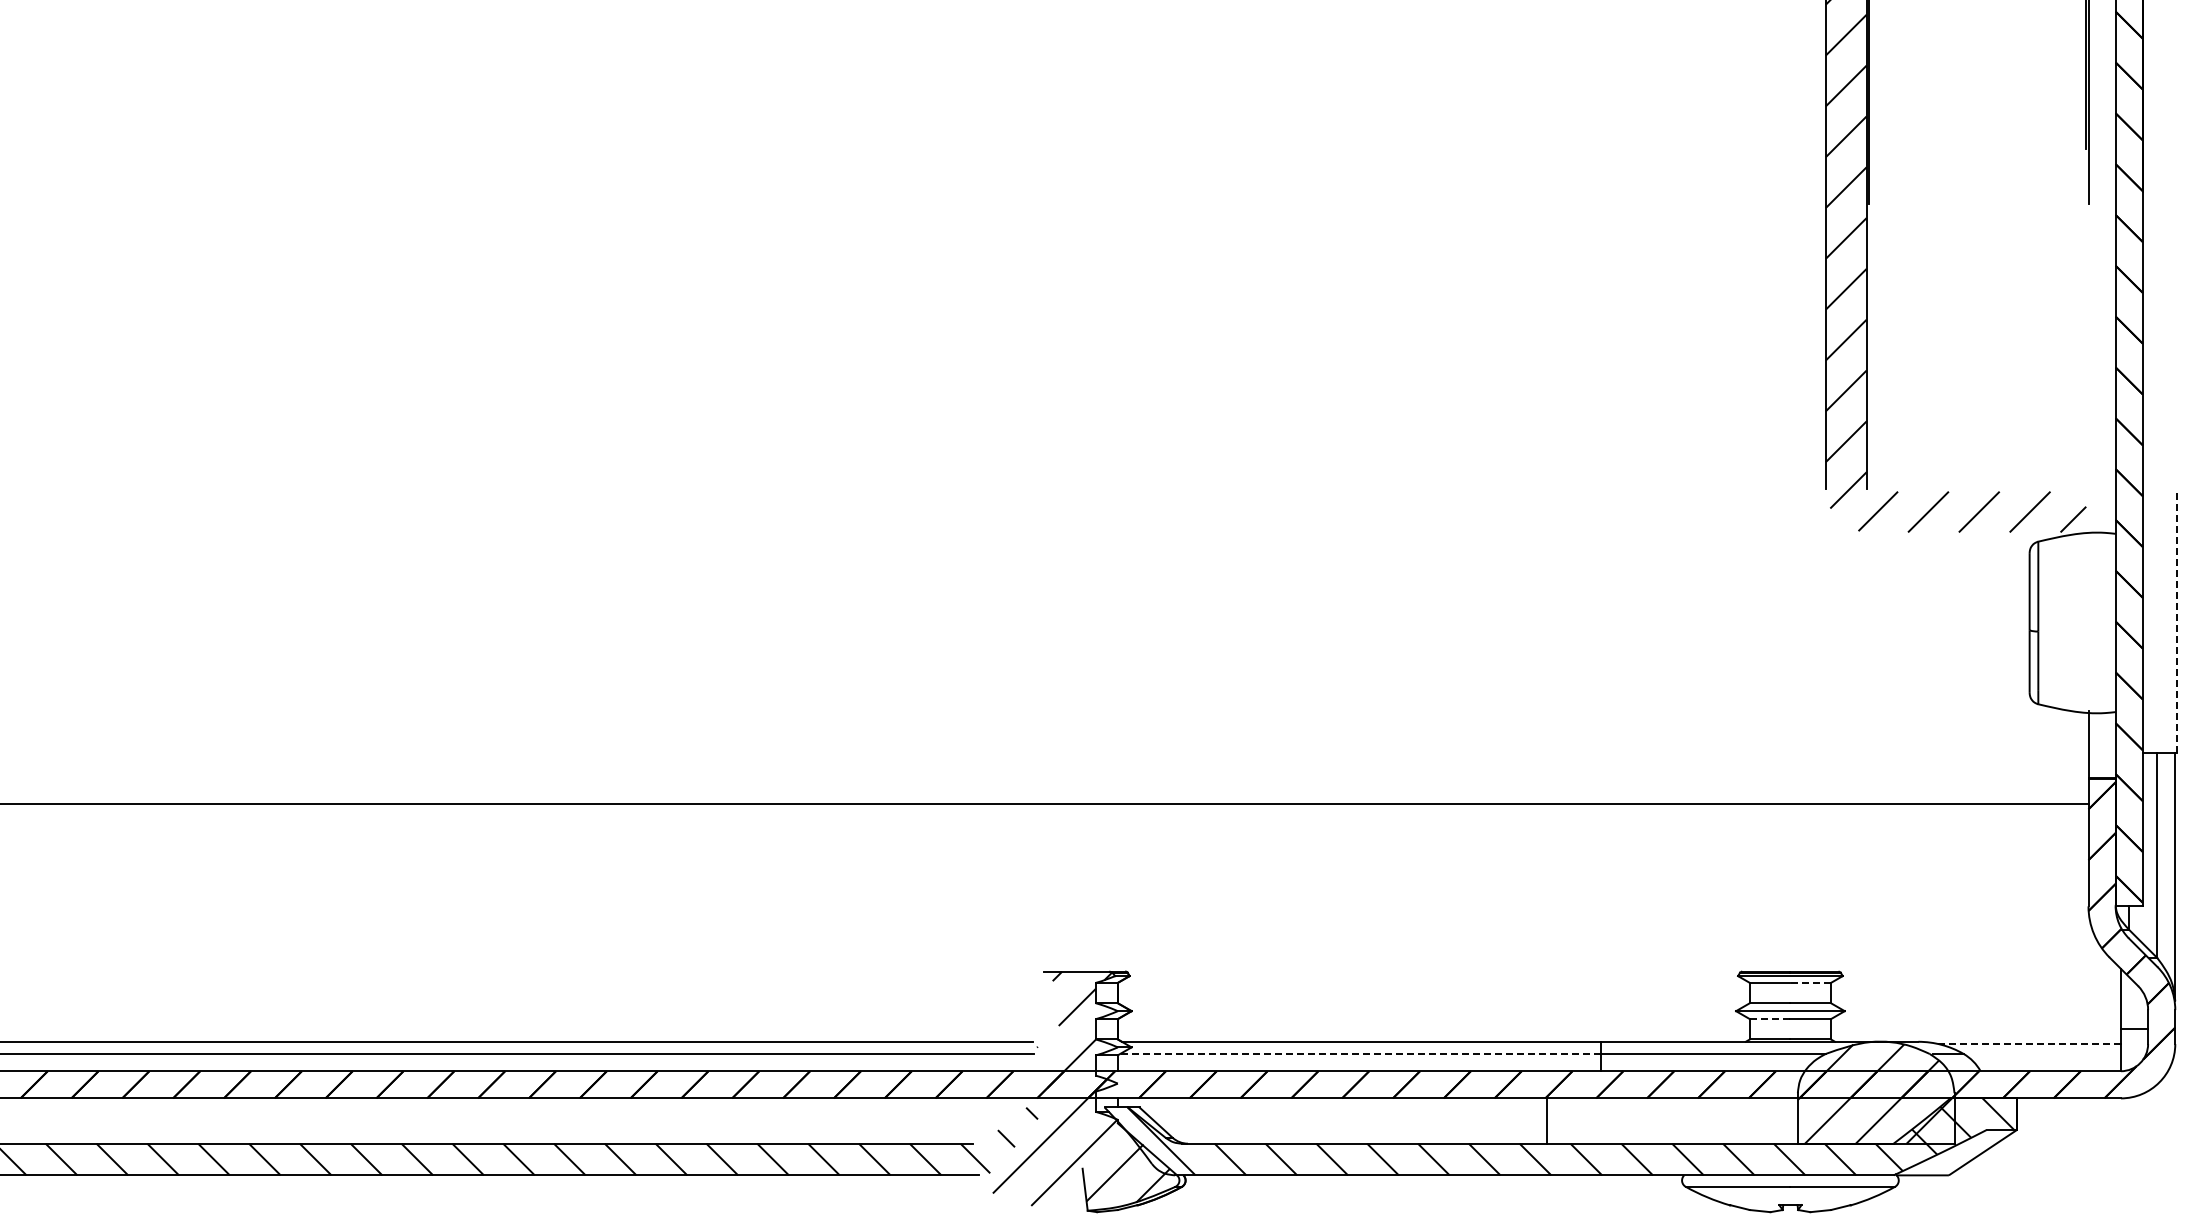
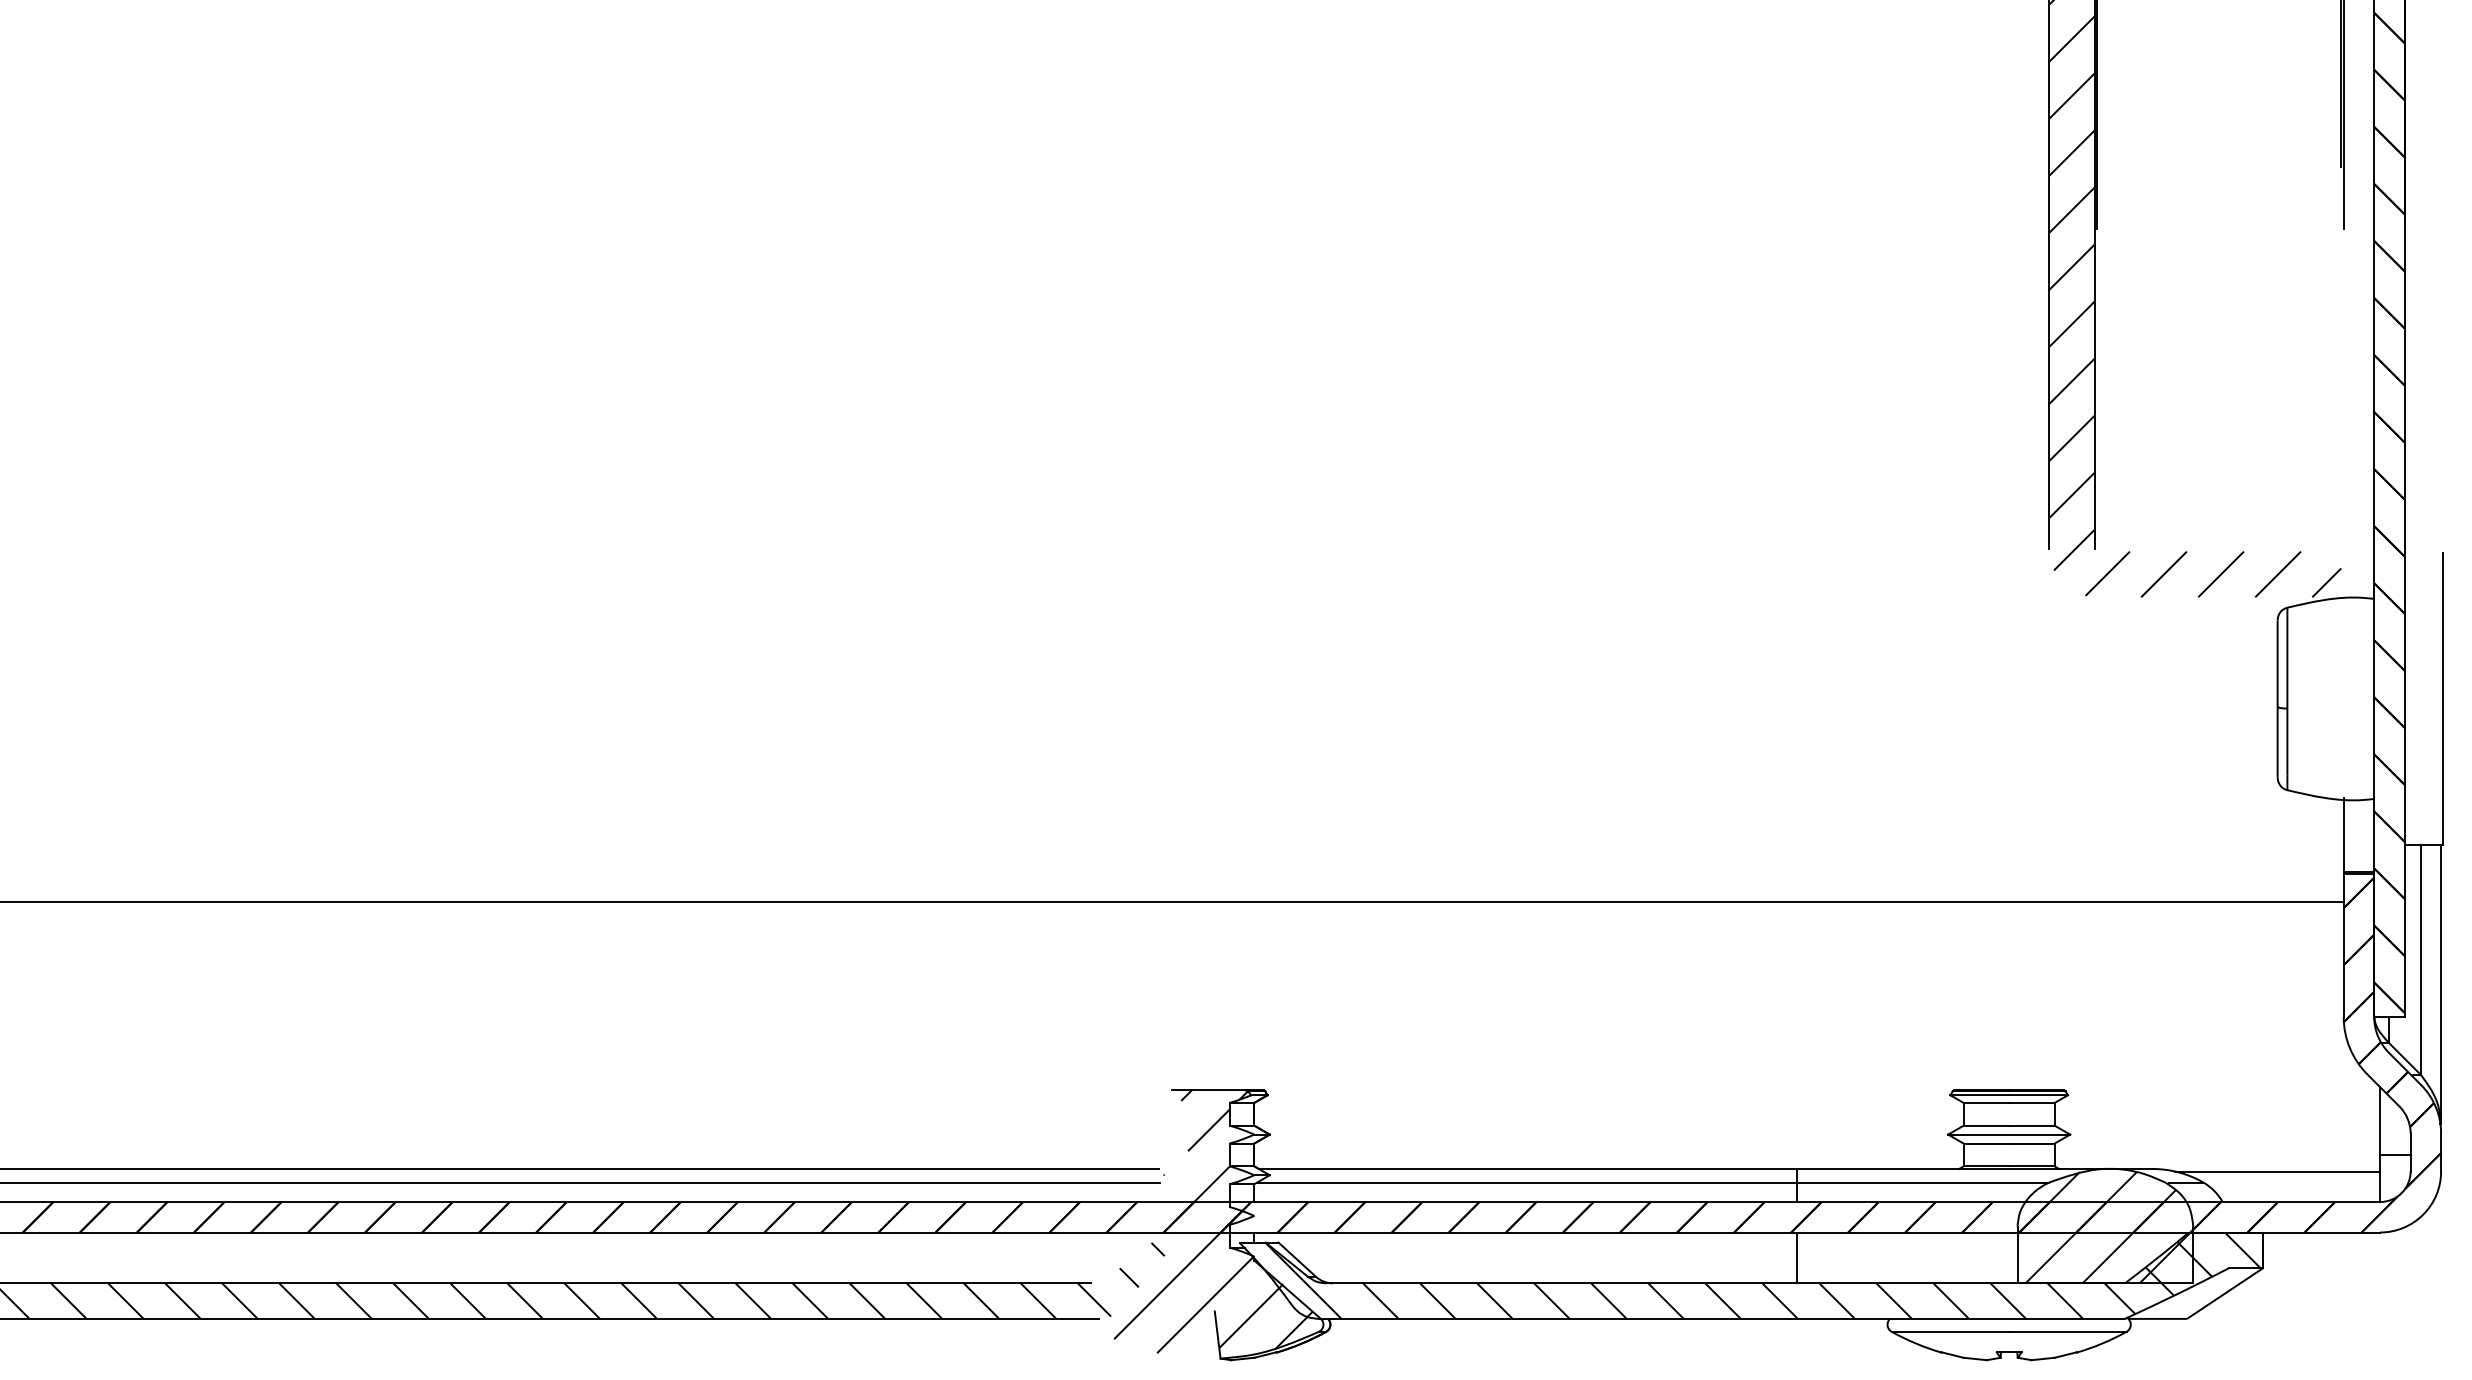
line: (2176, 622) -> (2442, 698), dashed -> solid
line: (1810, 982) -> (2031, 1102), dashed -> solid
line: (1769, 1019) -> (1985, 1143), dashed -> solid
line: (2030, 1044) -> (2278, 1172), dashed -> solid
line: (1360, 1053) -> (1526, 1182), dashed -> solid
line: (1547, 1120) -> (1797, 1257), moved

